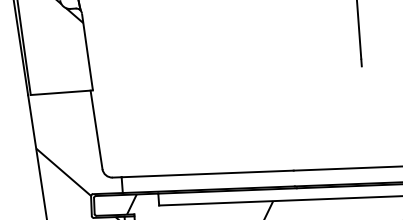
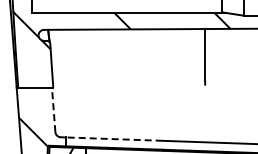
line: (96, 129) -> (53, 109), solid -> dashed
line: (206, 174) -> (113, 139), solid -> dashed

